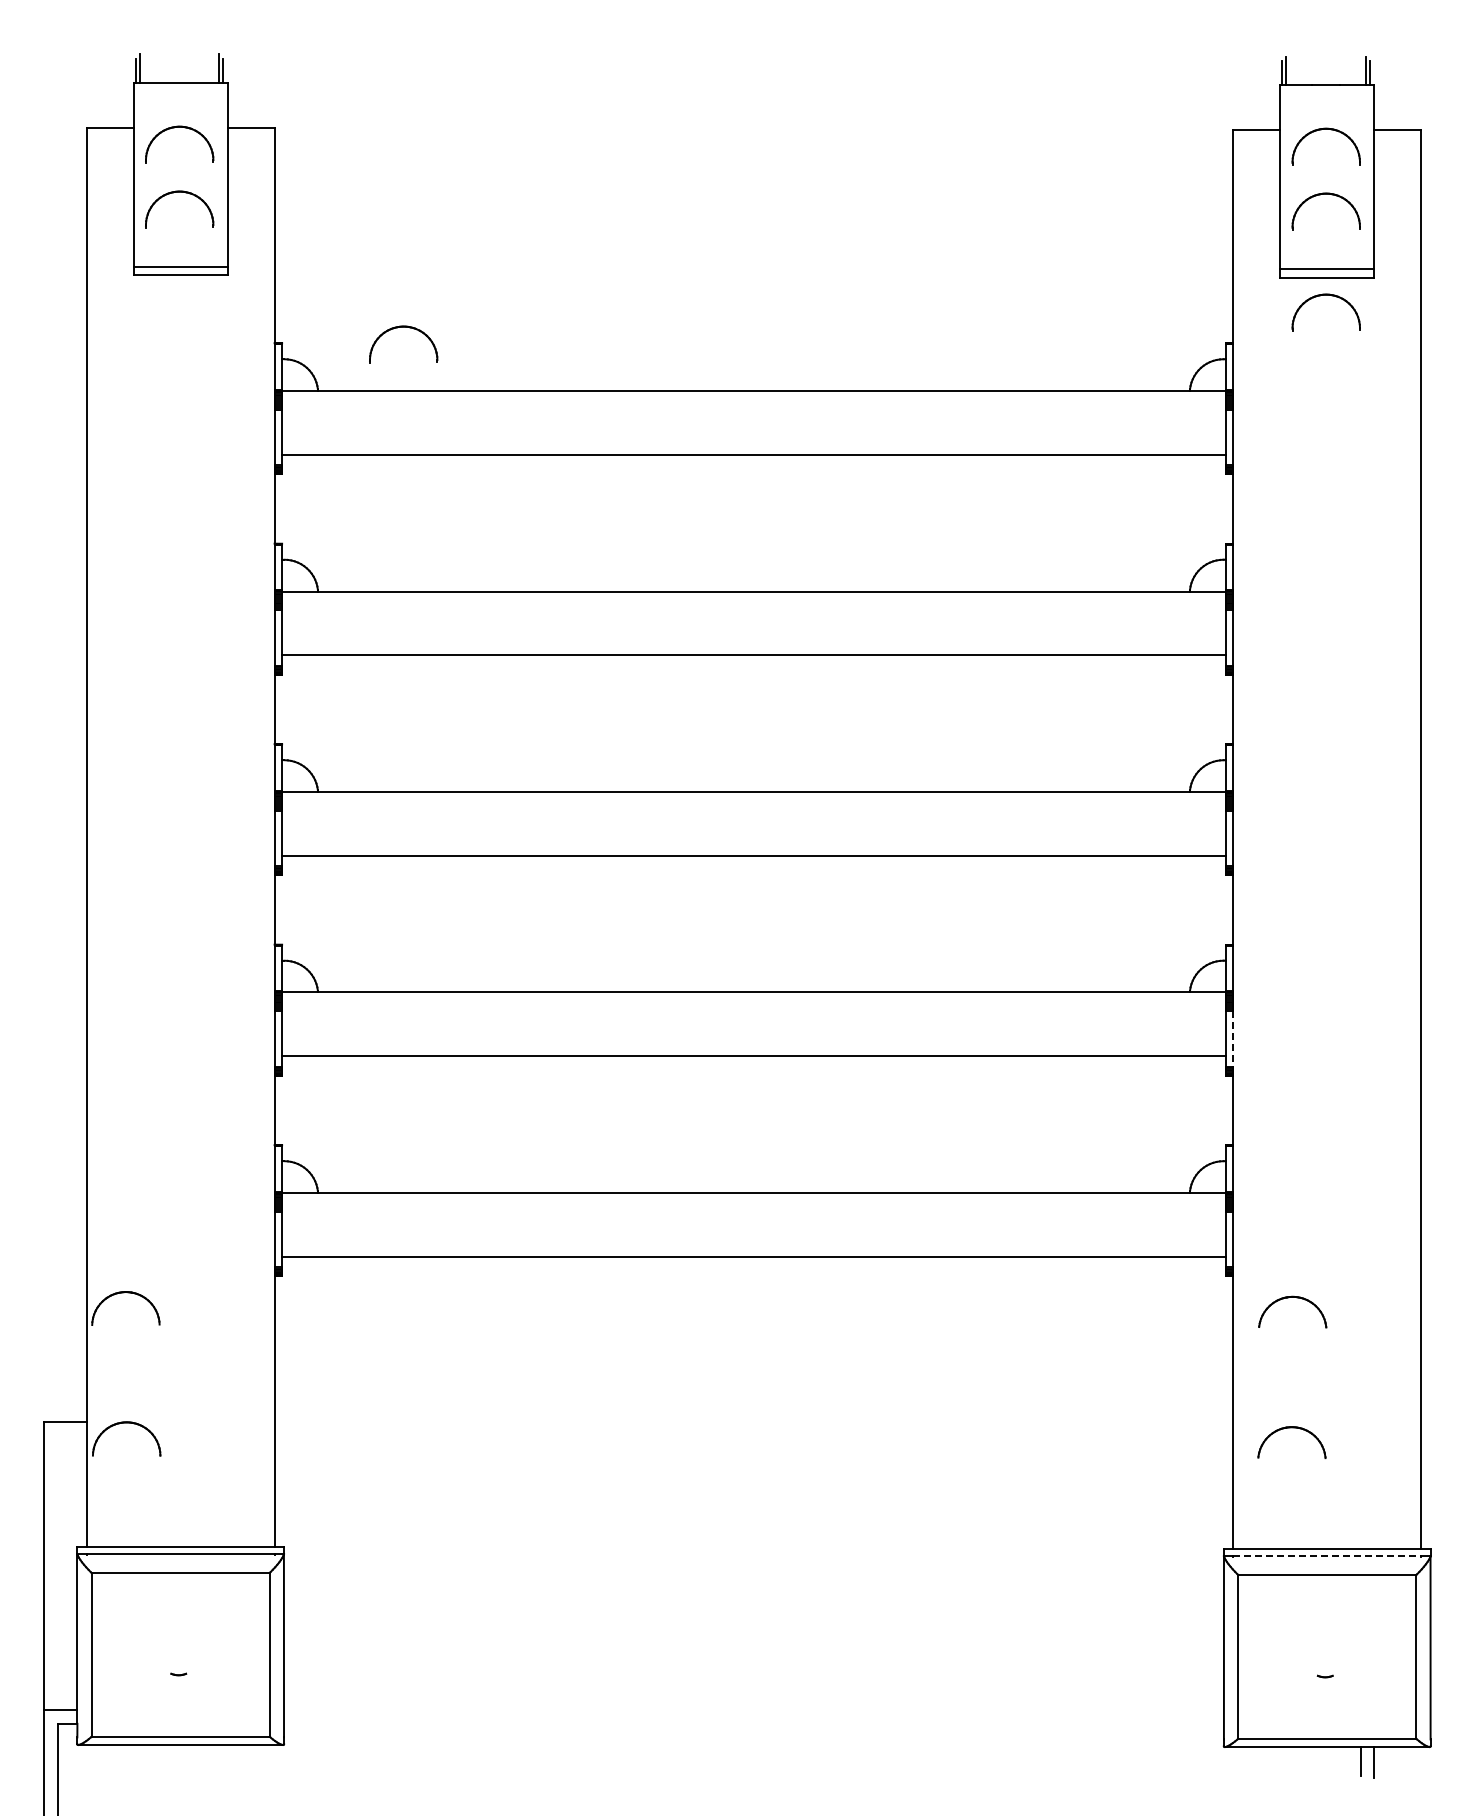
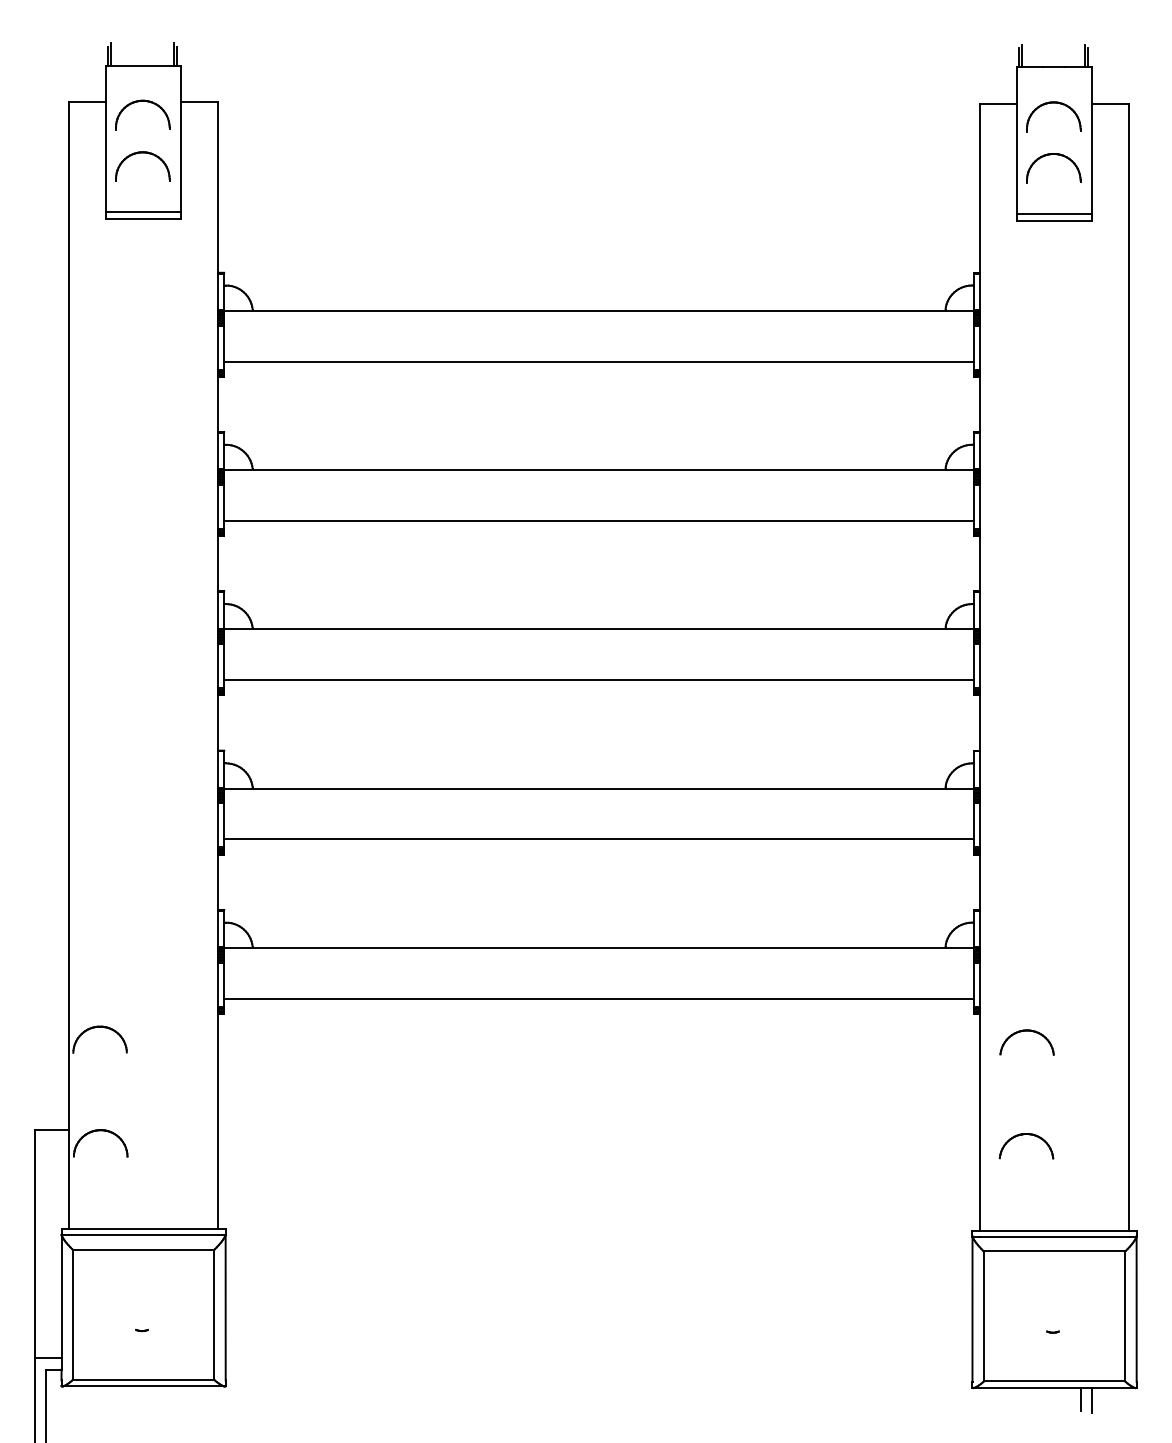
part: (1320, 296) -> (1049, 235), removed
part: (403, 327) -> (320, 260), removed
line: (1233, 1038) -> (980, 825), dashed -> solid
line: (1327, 1556) -> (1054, 1236), dashed -> solid

